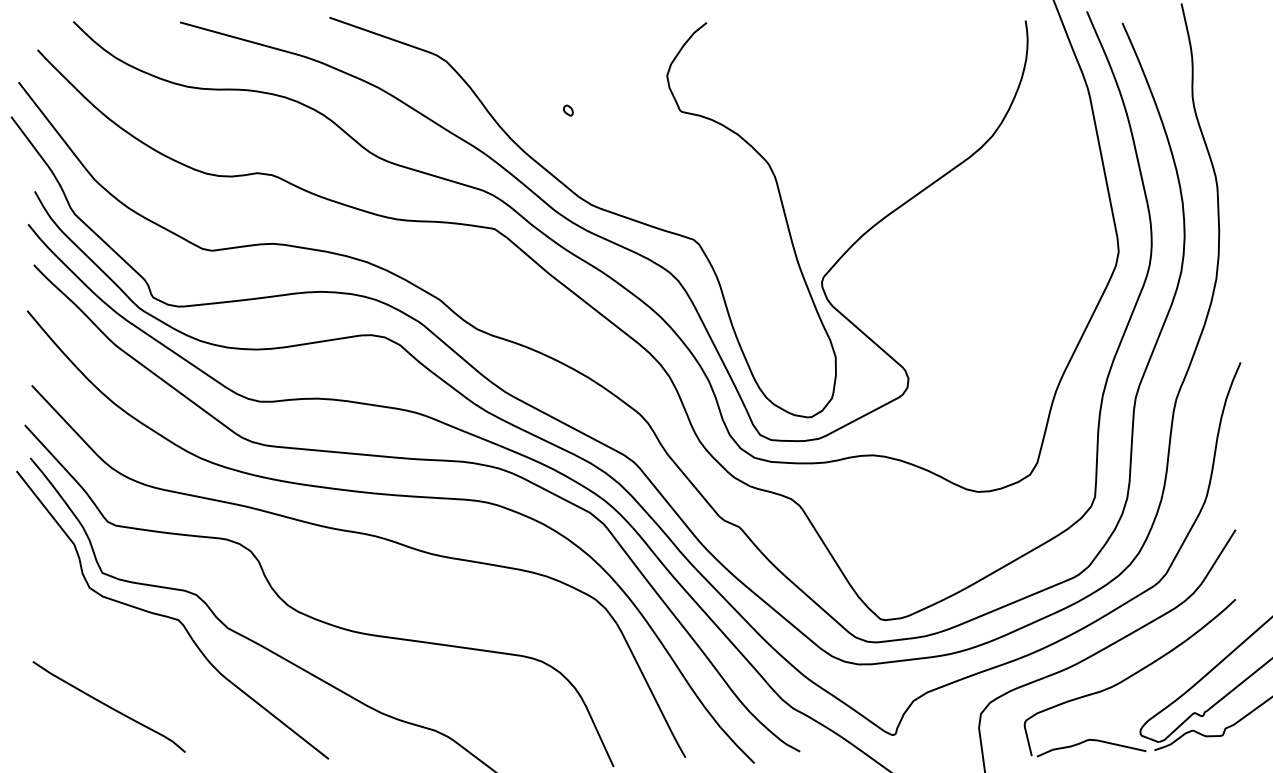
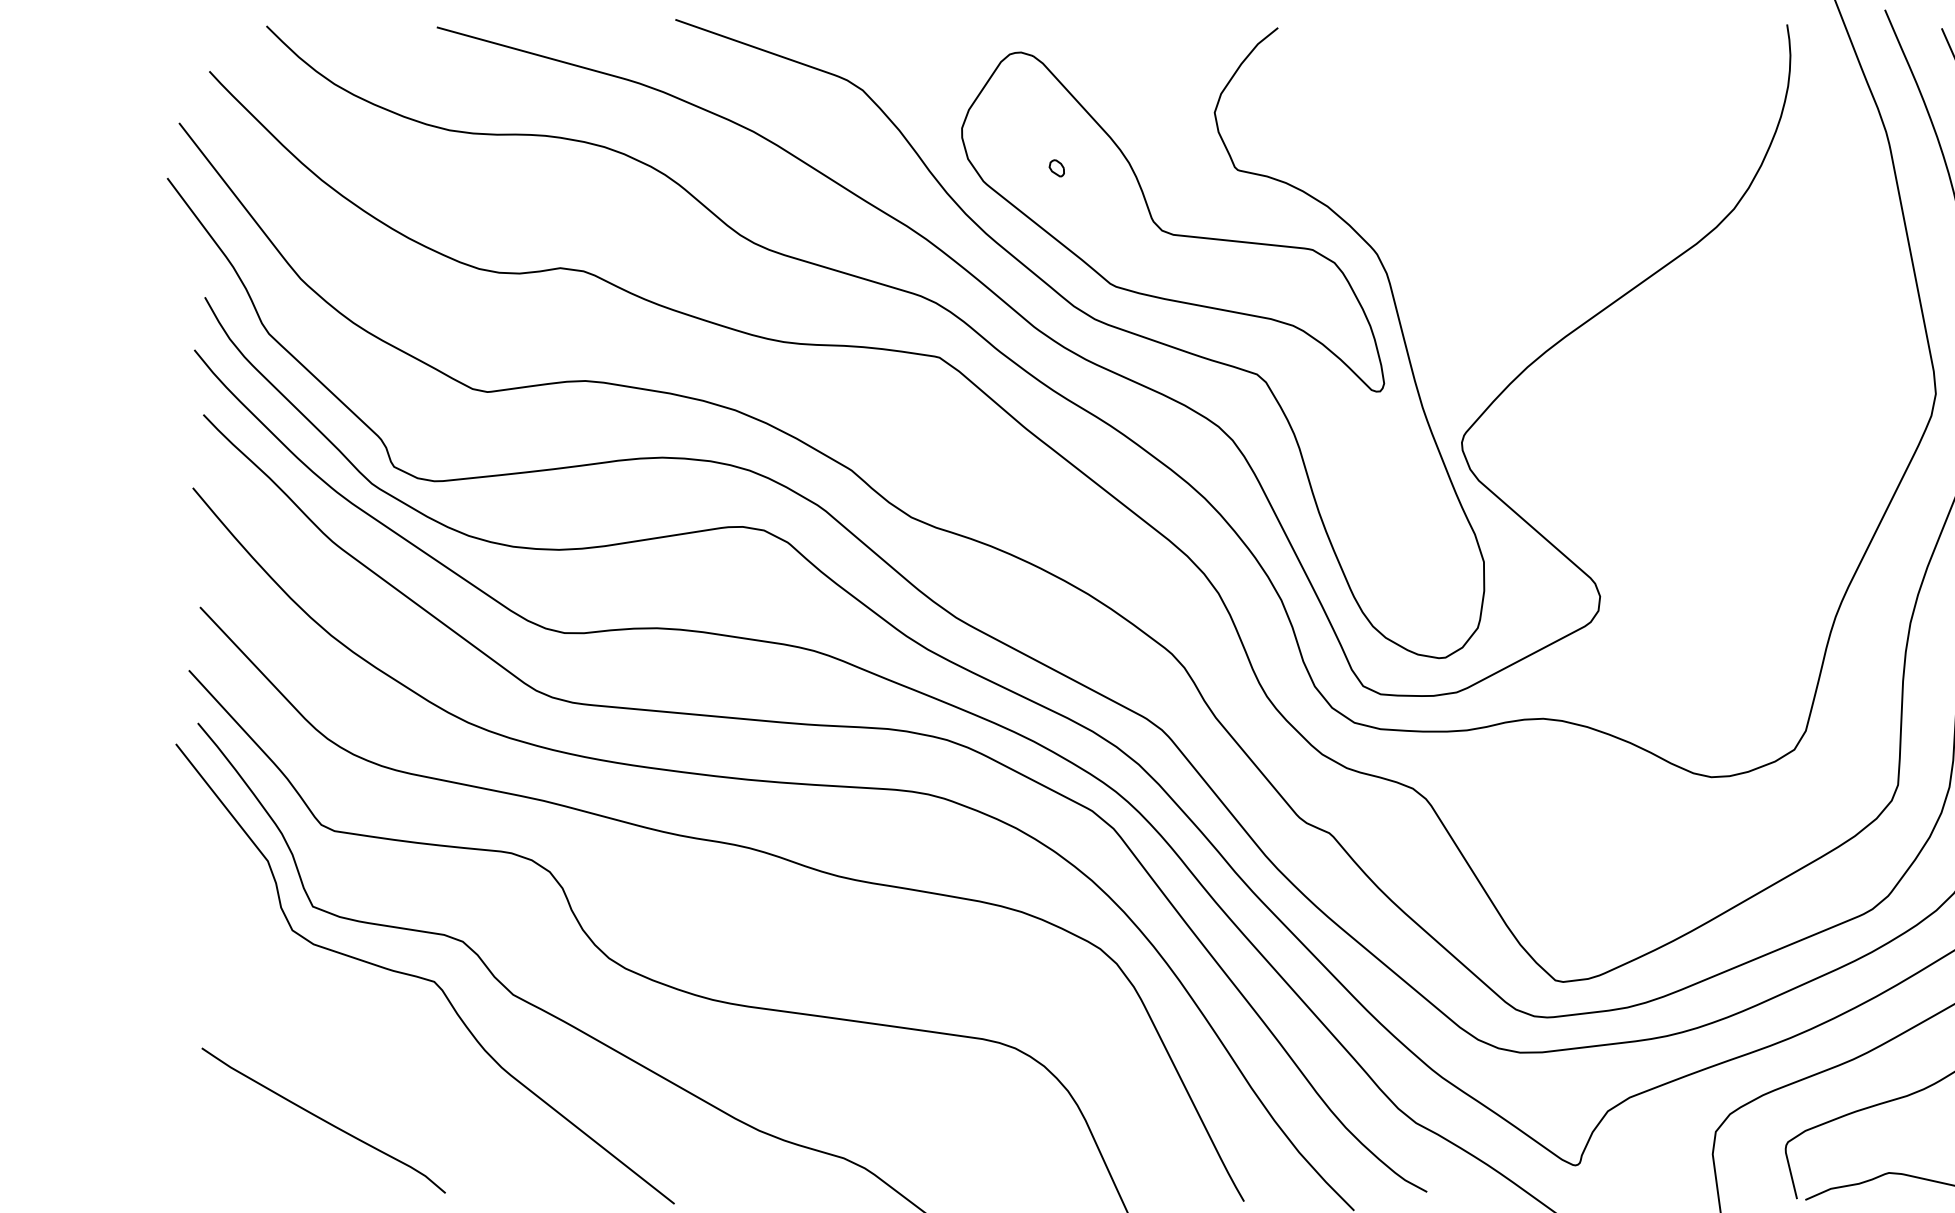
part: (639, 150) -> (1170, 231), added

